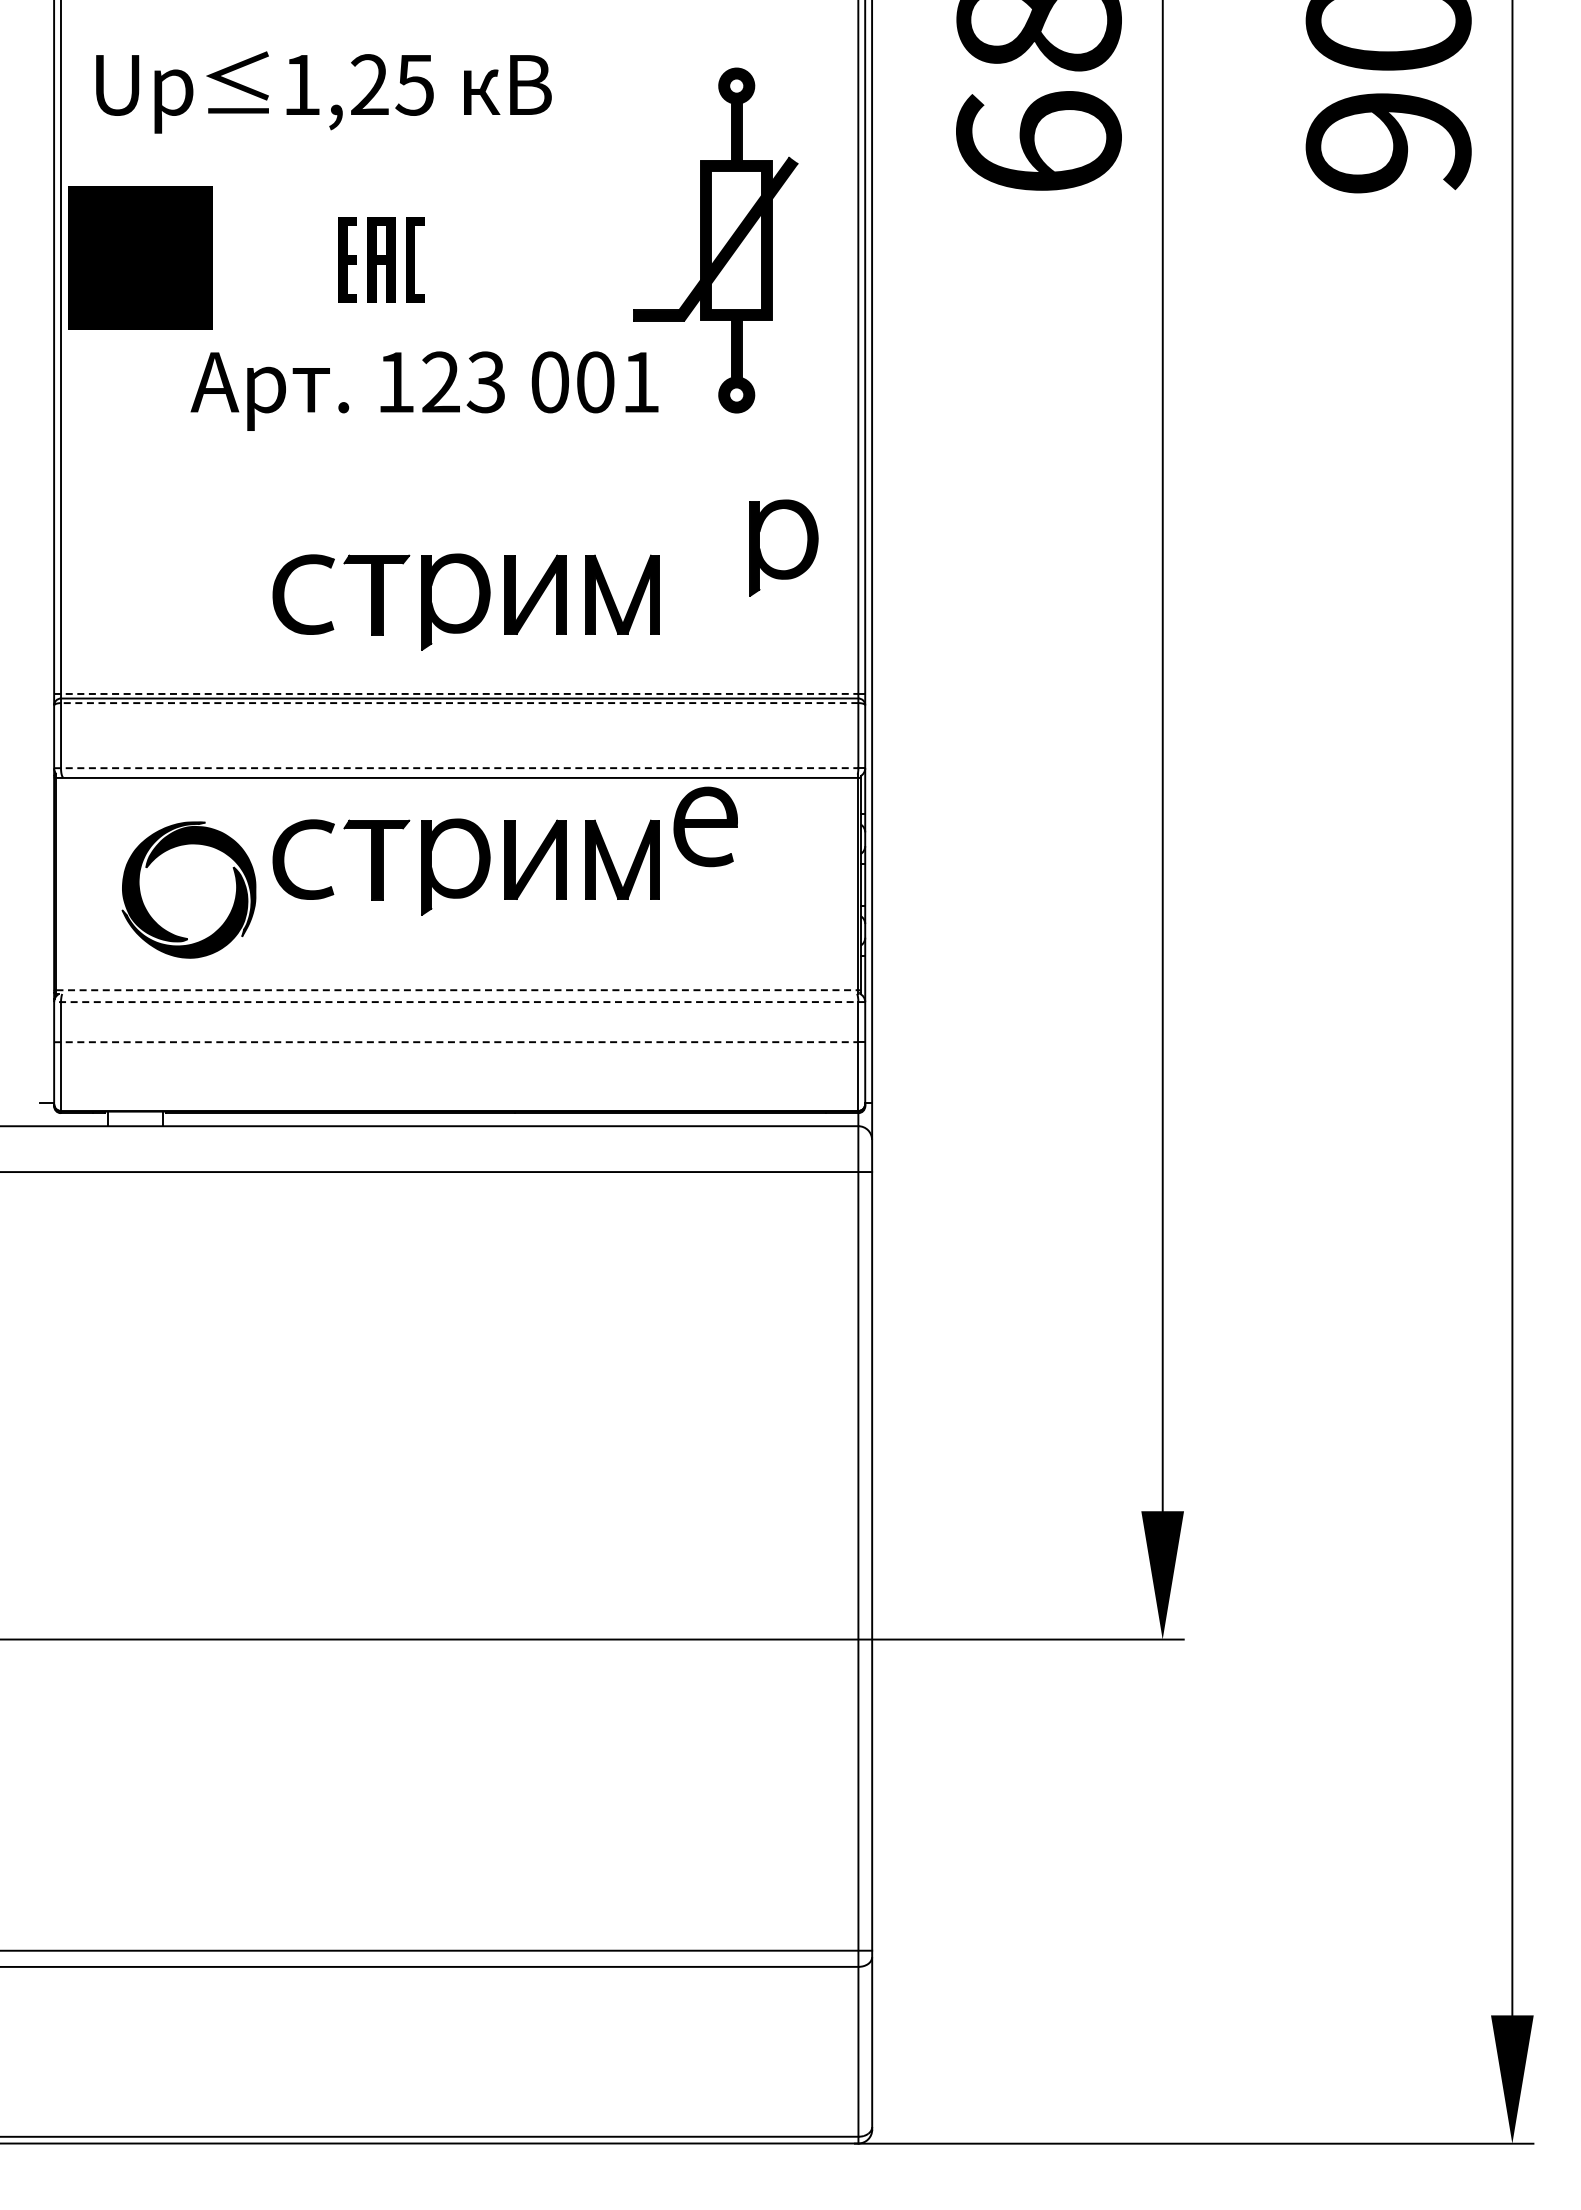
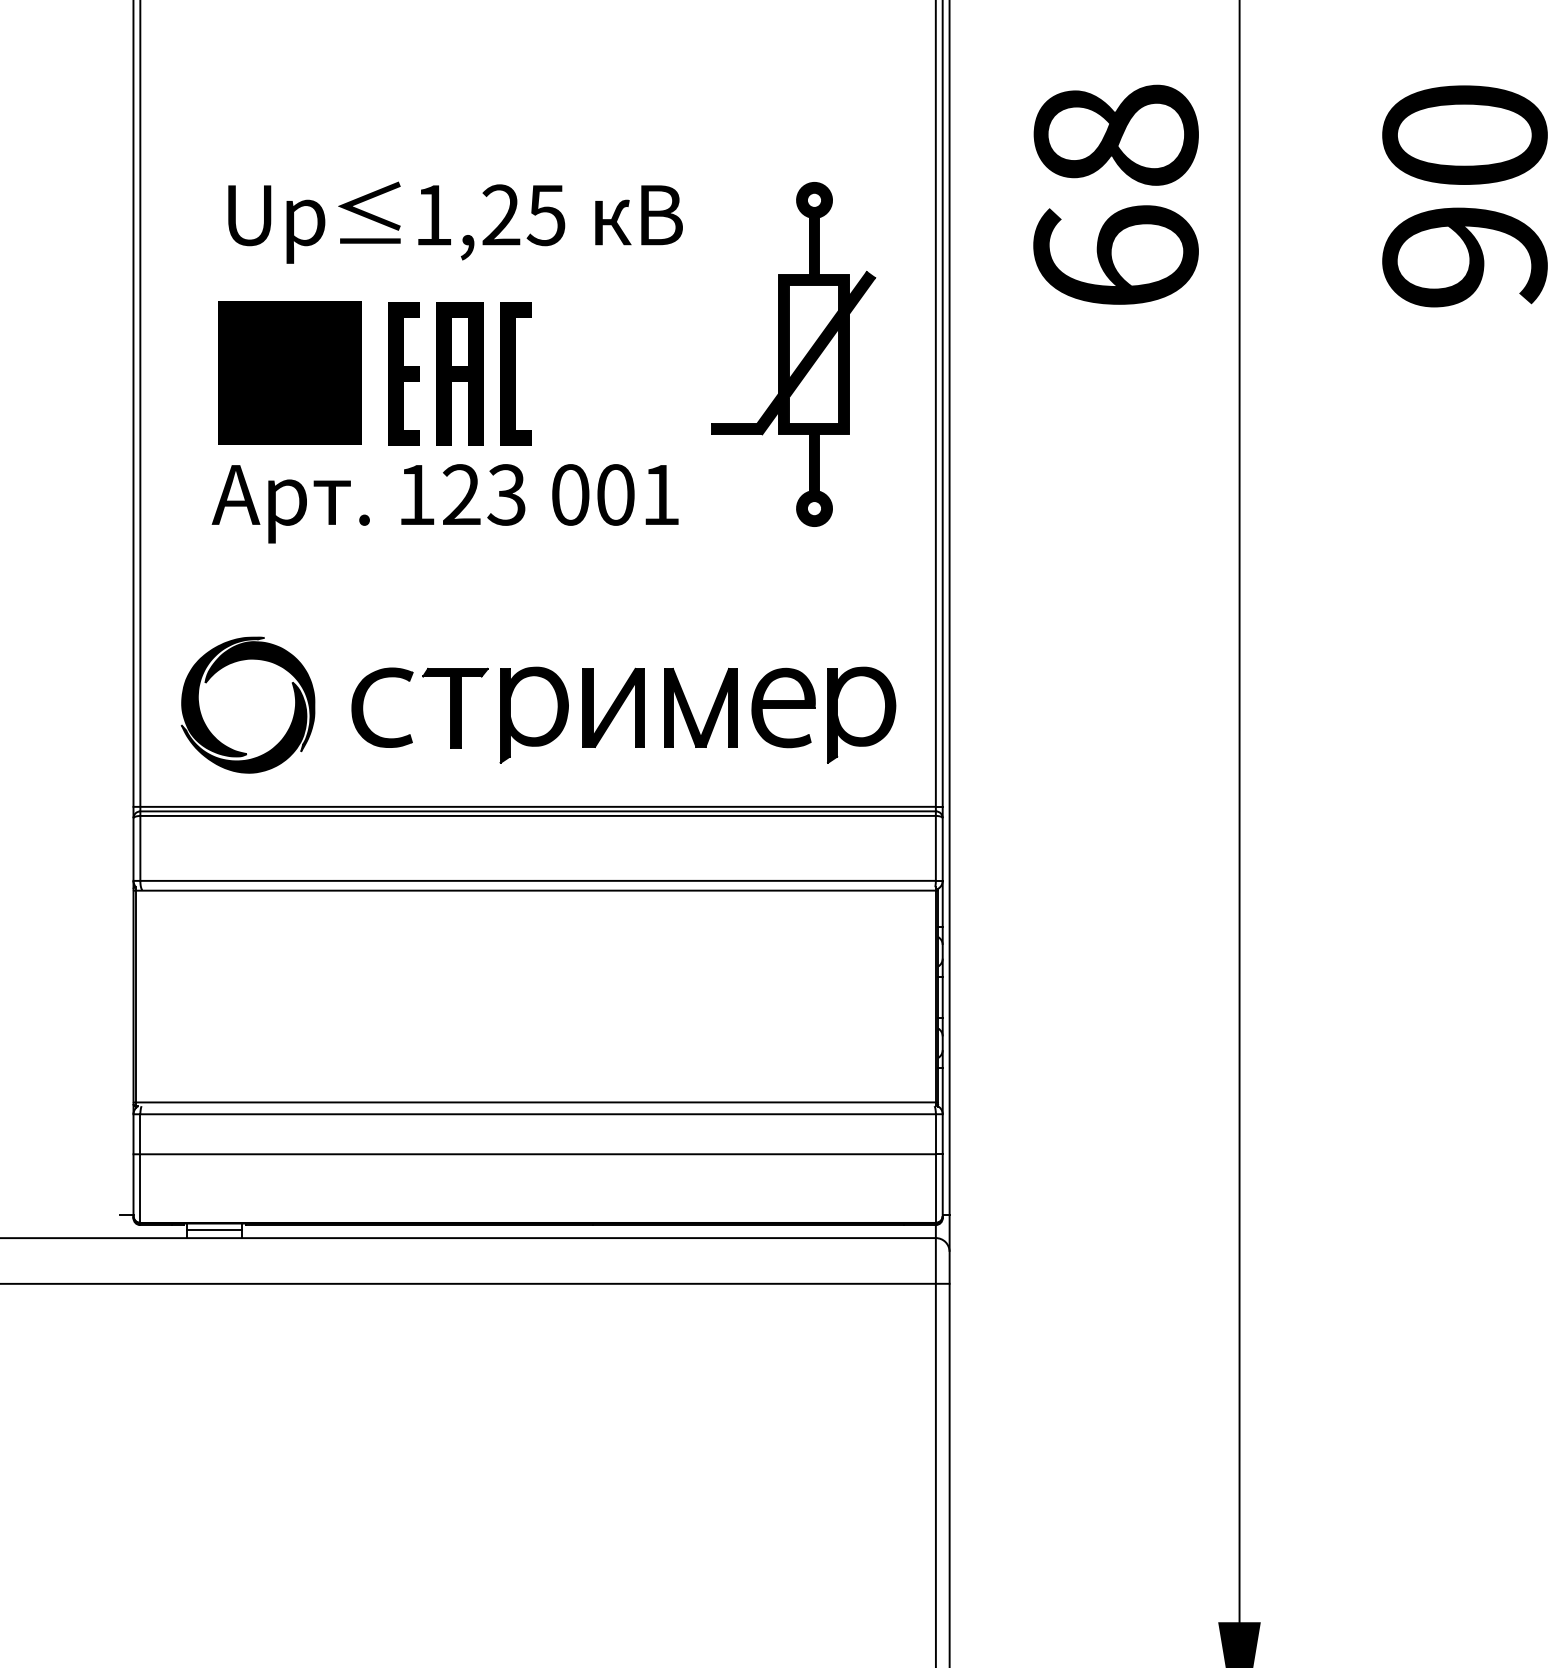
text: (323, 92) -> (455, 222), moved
text: (140, 257) -> (290, 372), moved
part: (381, 259) -> (460, 373), size x1.67
text: (424, 390) -> (445, 503), moved
part: (783, 547) -> (861, 714), moved
line: (456, 693) -> (534, 806), dashed -> solid
line: (459, 703) -> (537, 816), dashed -> solid
line: (456, 768) -> (534, 881), dashed -> solid
part: (705, 826) -> (783, 707), moved
part: (465, 866) -> (543, 978), removed
part: (188, 889) -> (247, 704), moved
line: (457, 990) -> (535, 1102), dashed -> solid
line: (459, 1002) -> (537, 1114), dashed -> solid
line: (456, 1042) -> (534, 1154), dashed -> solid
line: (135, 1117) -> (214, 1229), added

